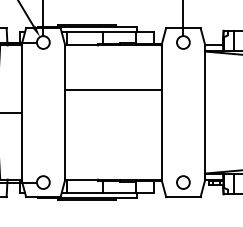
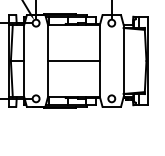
line: (112, 91) -> (73, 61), moved

